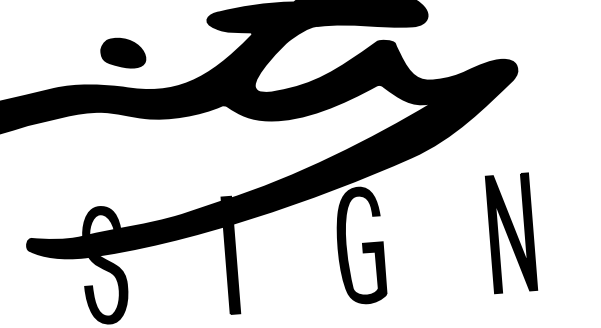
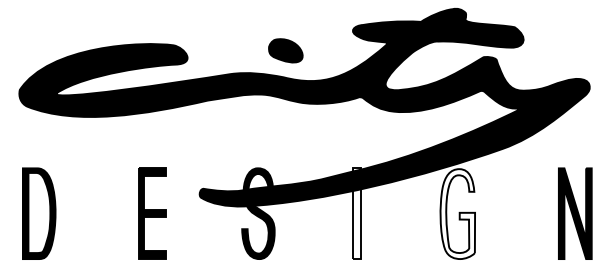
fill: (360, 246) -> (457, 214), removed
fill: (230, 255) -> (356, 213), removed

